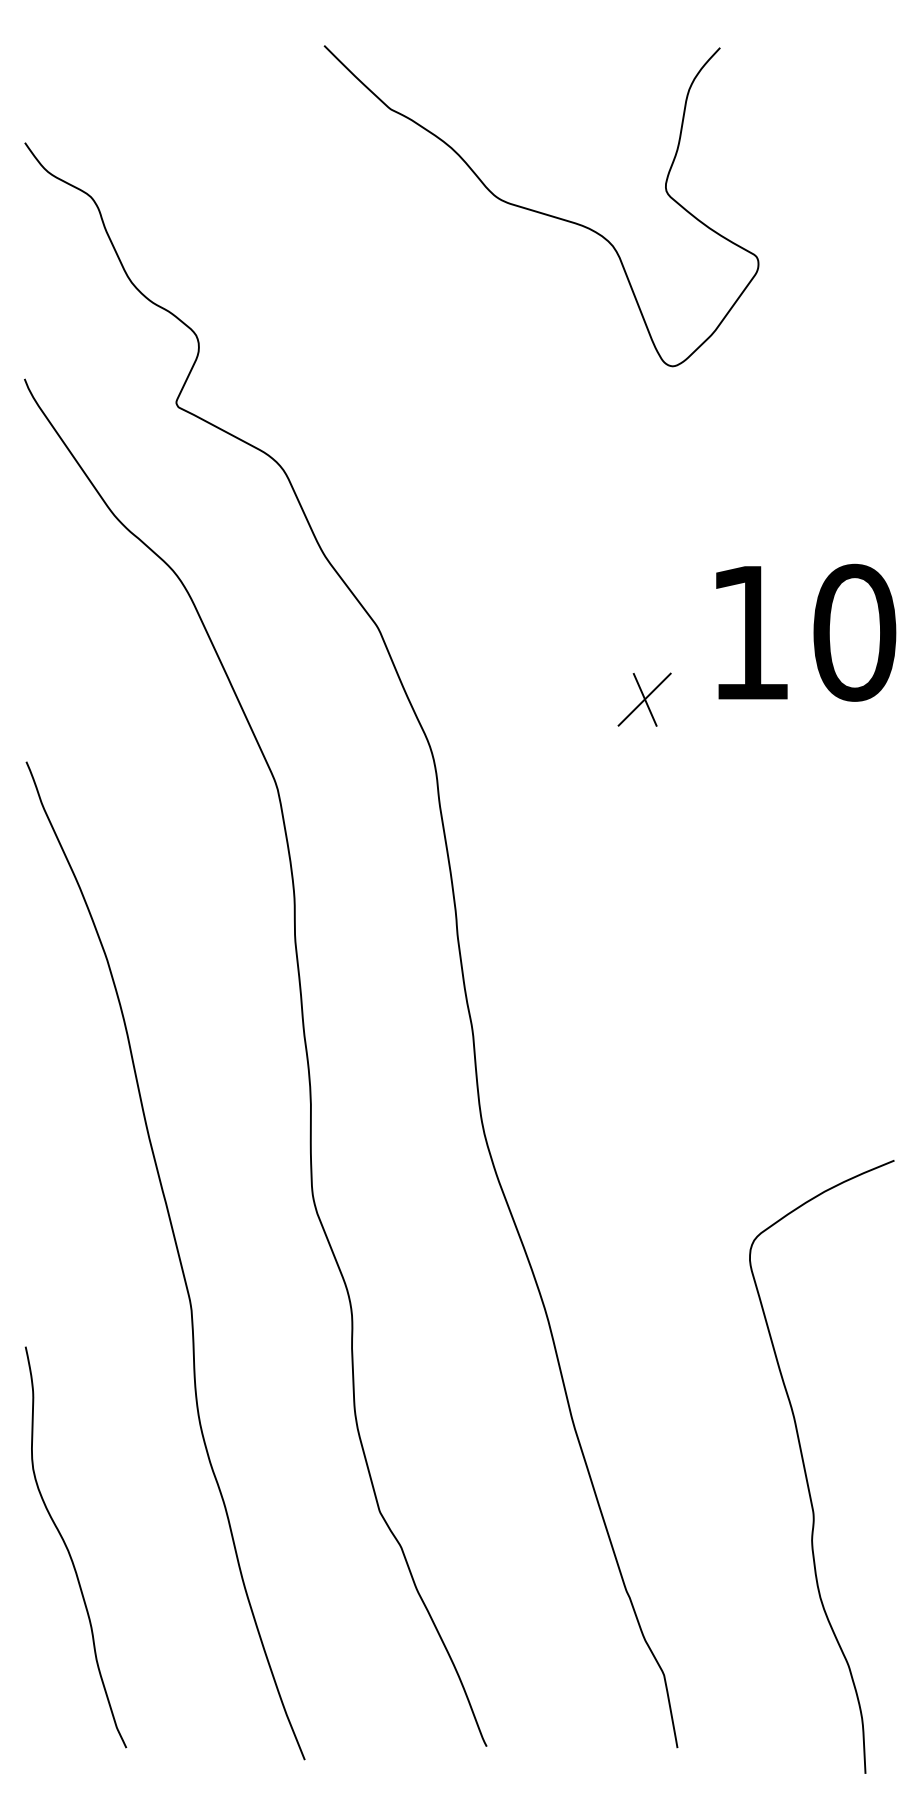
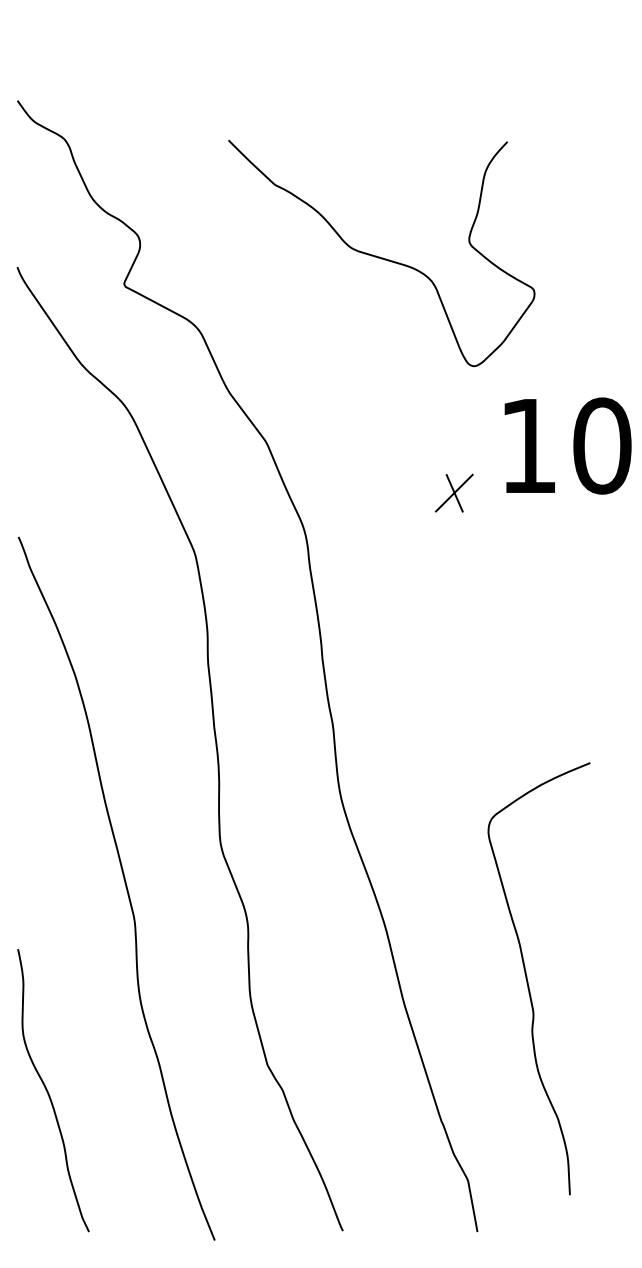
curve: (538, 210) -> (379, 256), moved
curve: (806, 1470) -> (528, 981), moved

